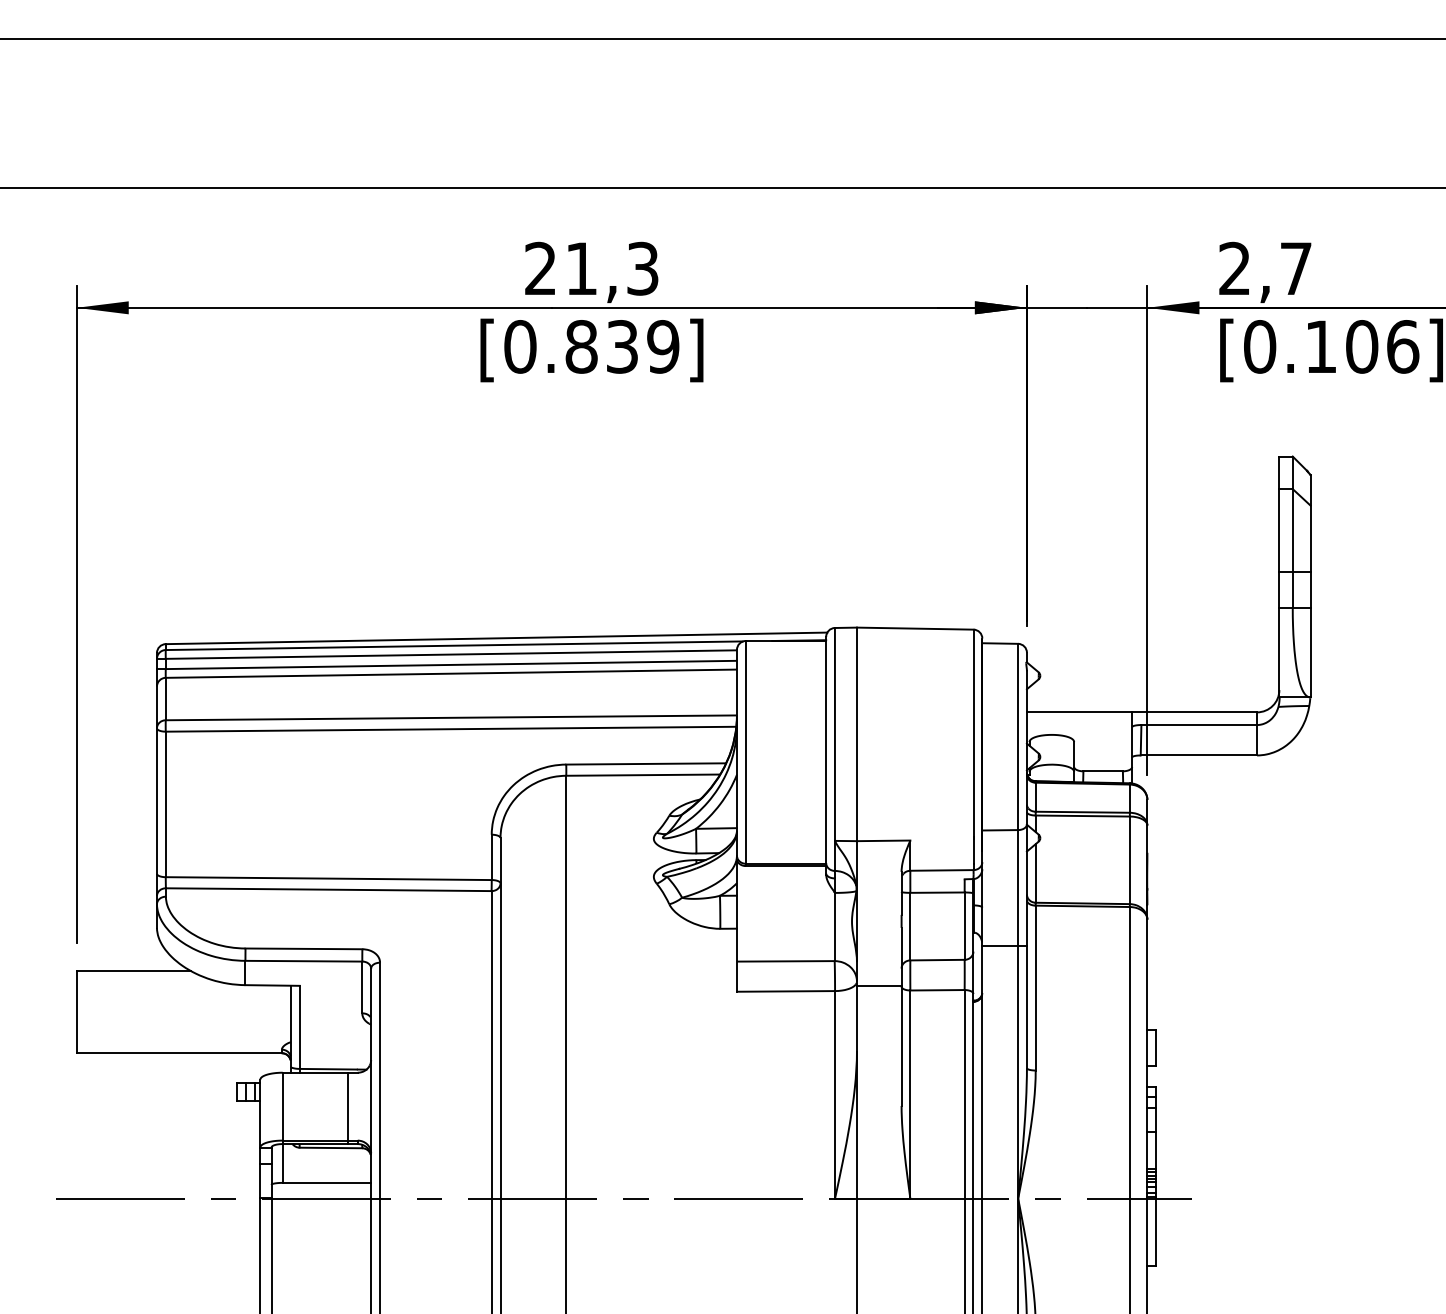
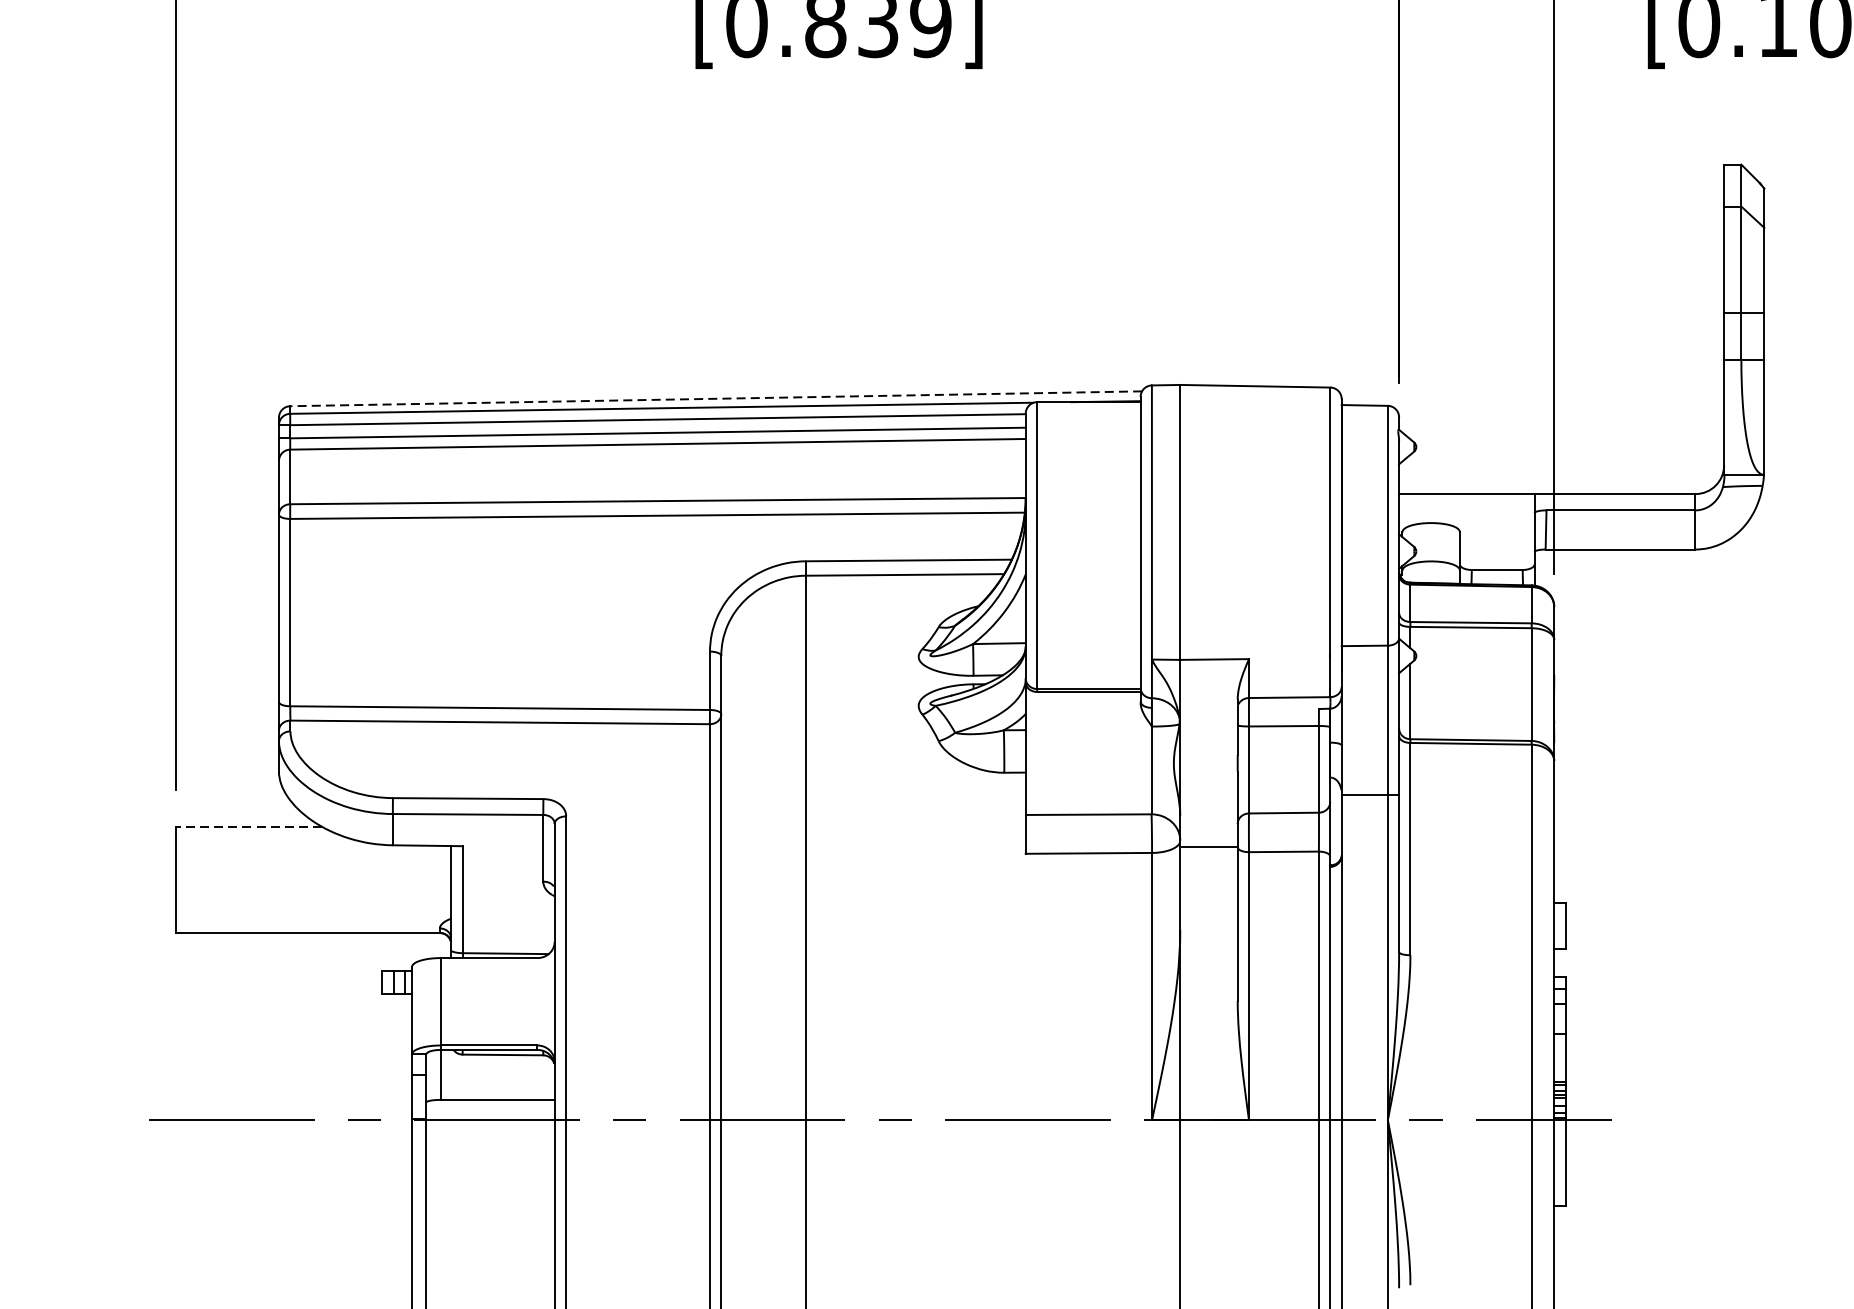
line: (496, 638) -> (716, 398), solid -> dashed
line: (133, 970) -> (248, 826), solid -> dashed
line: (348, 1108) -> (525, 1004), removed

